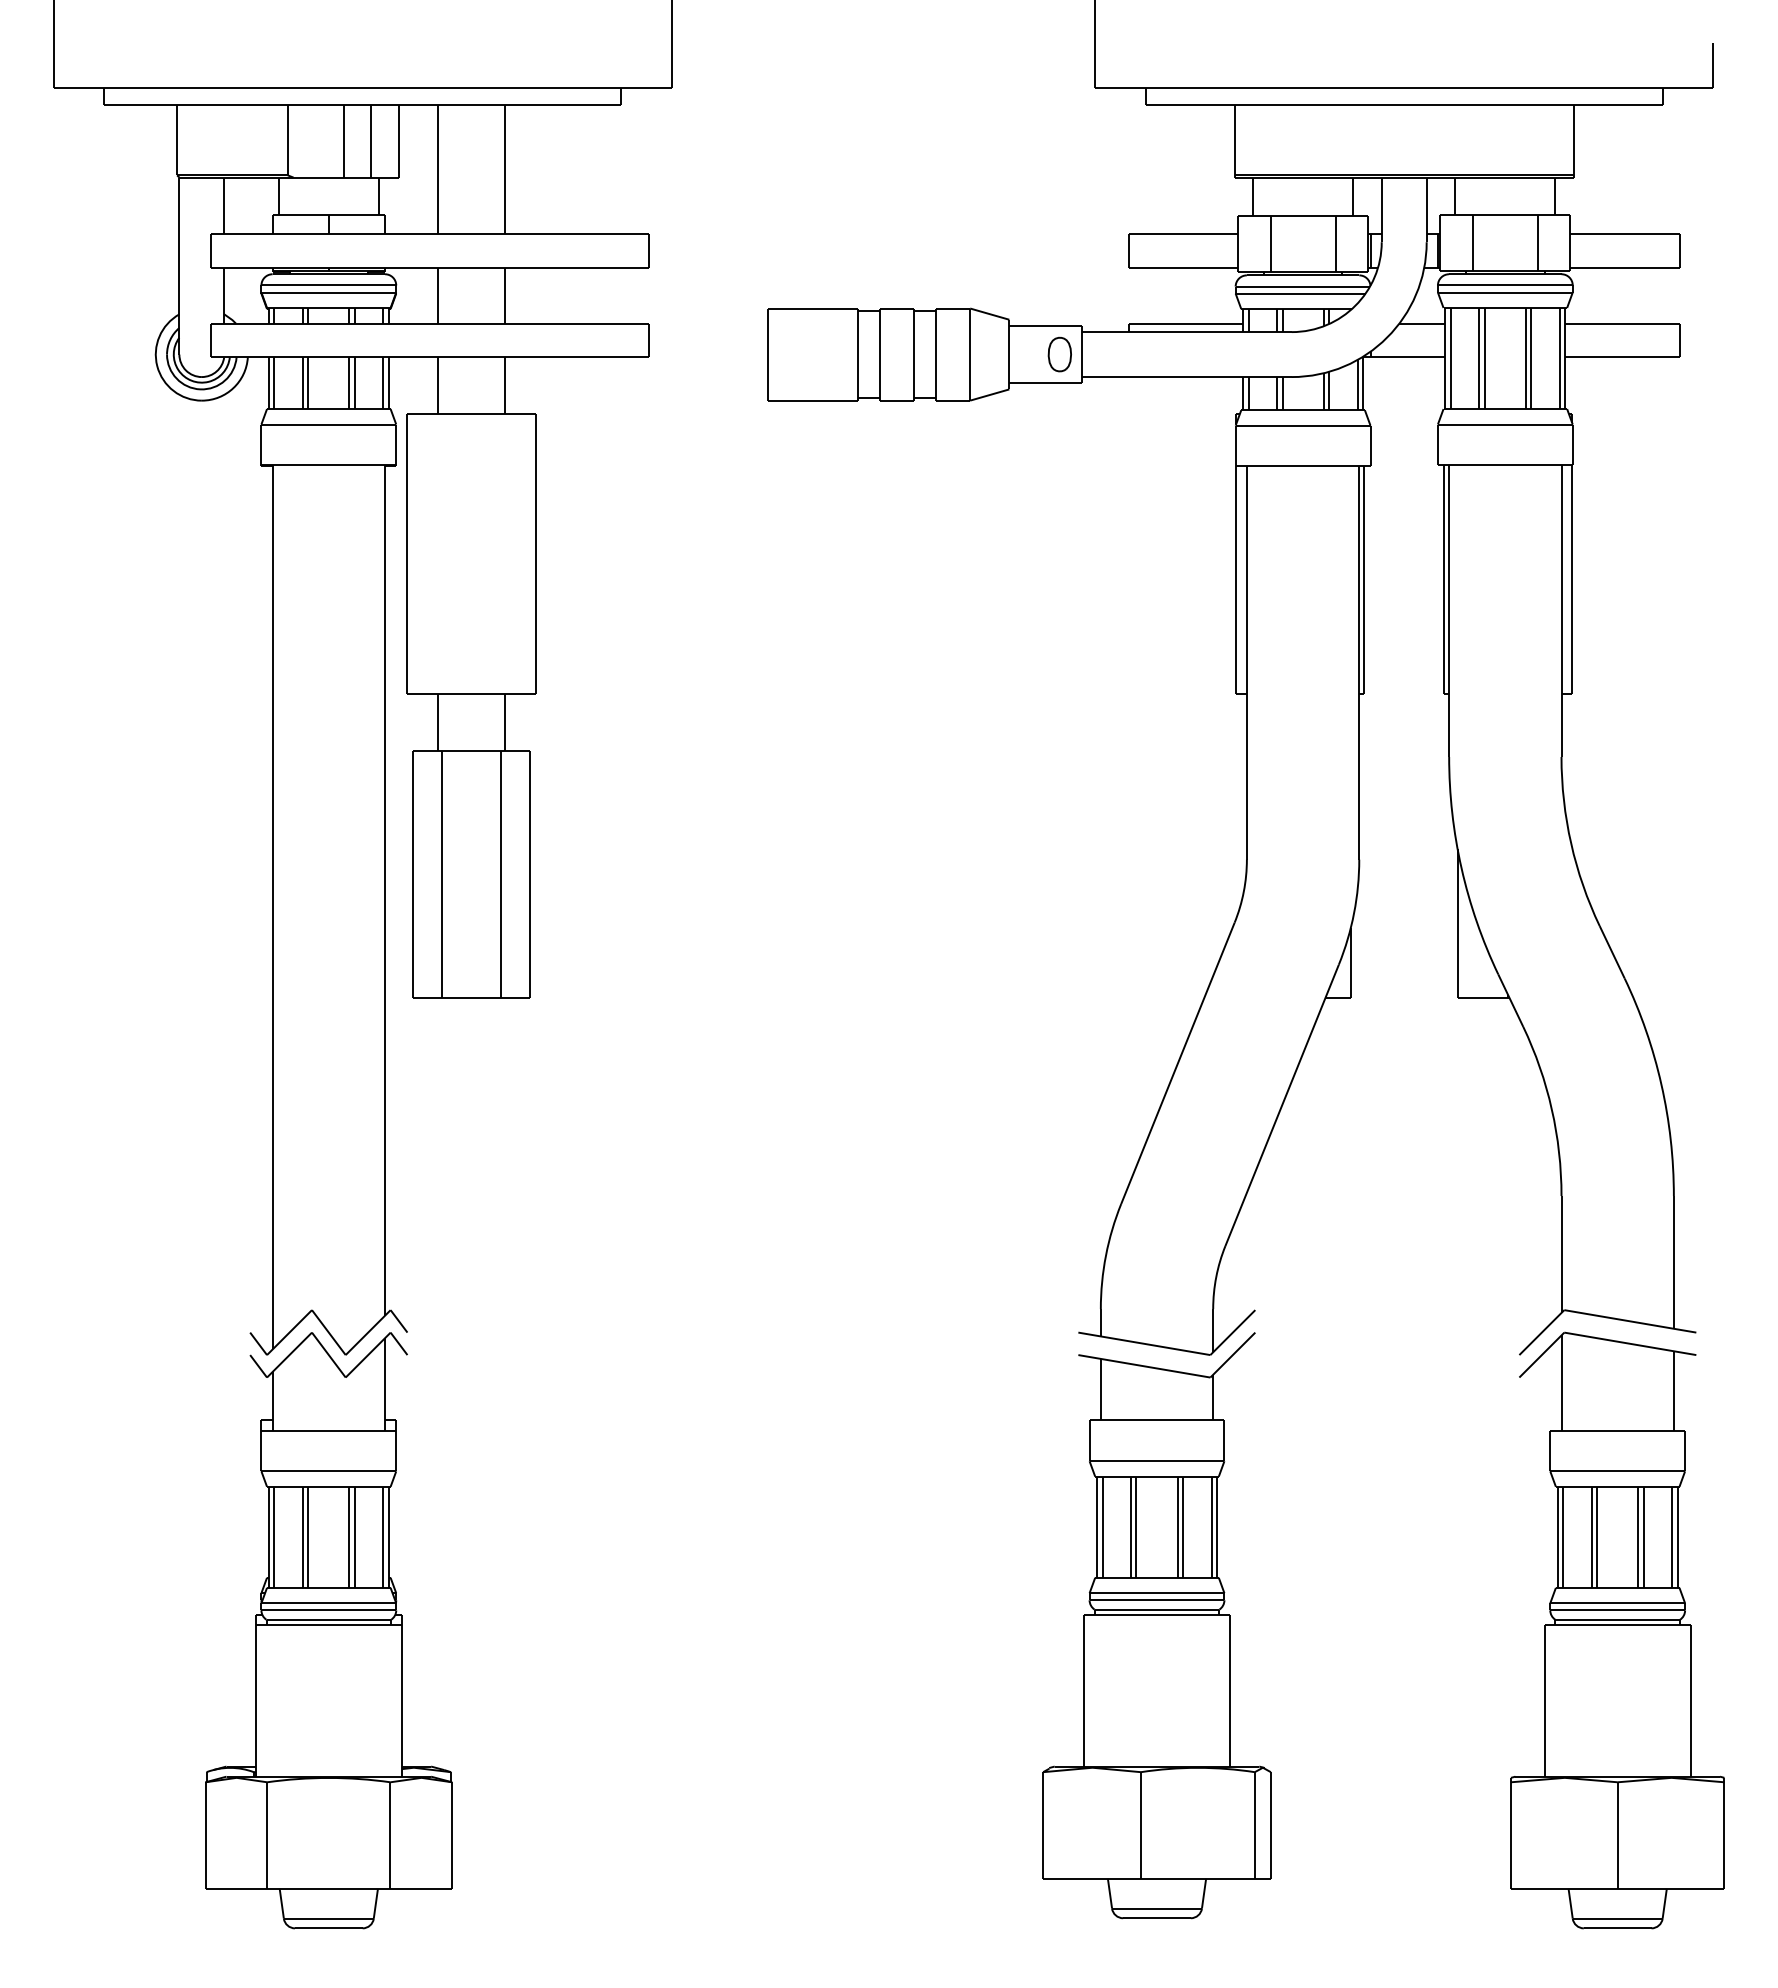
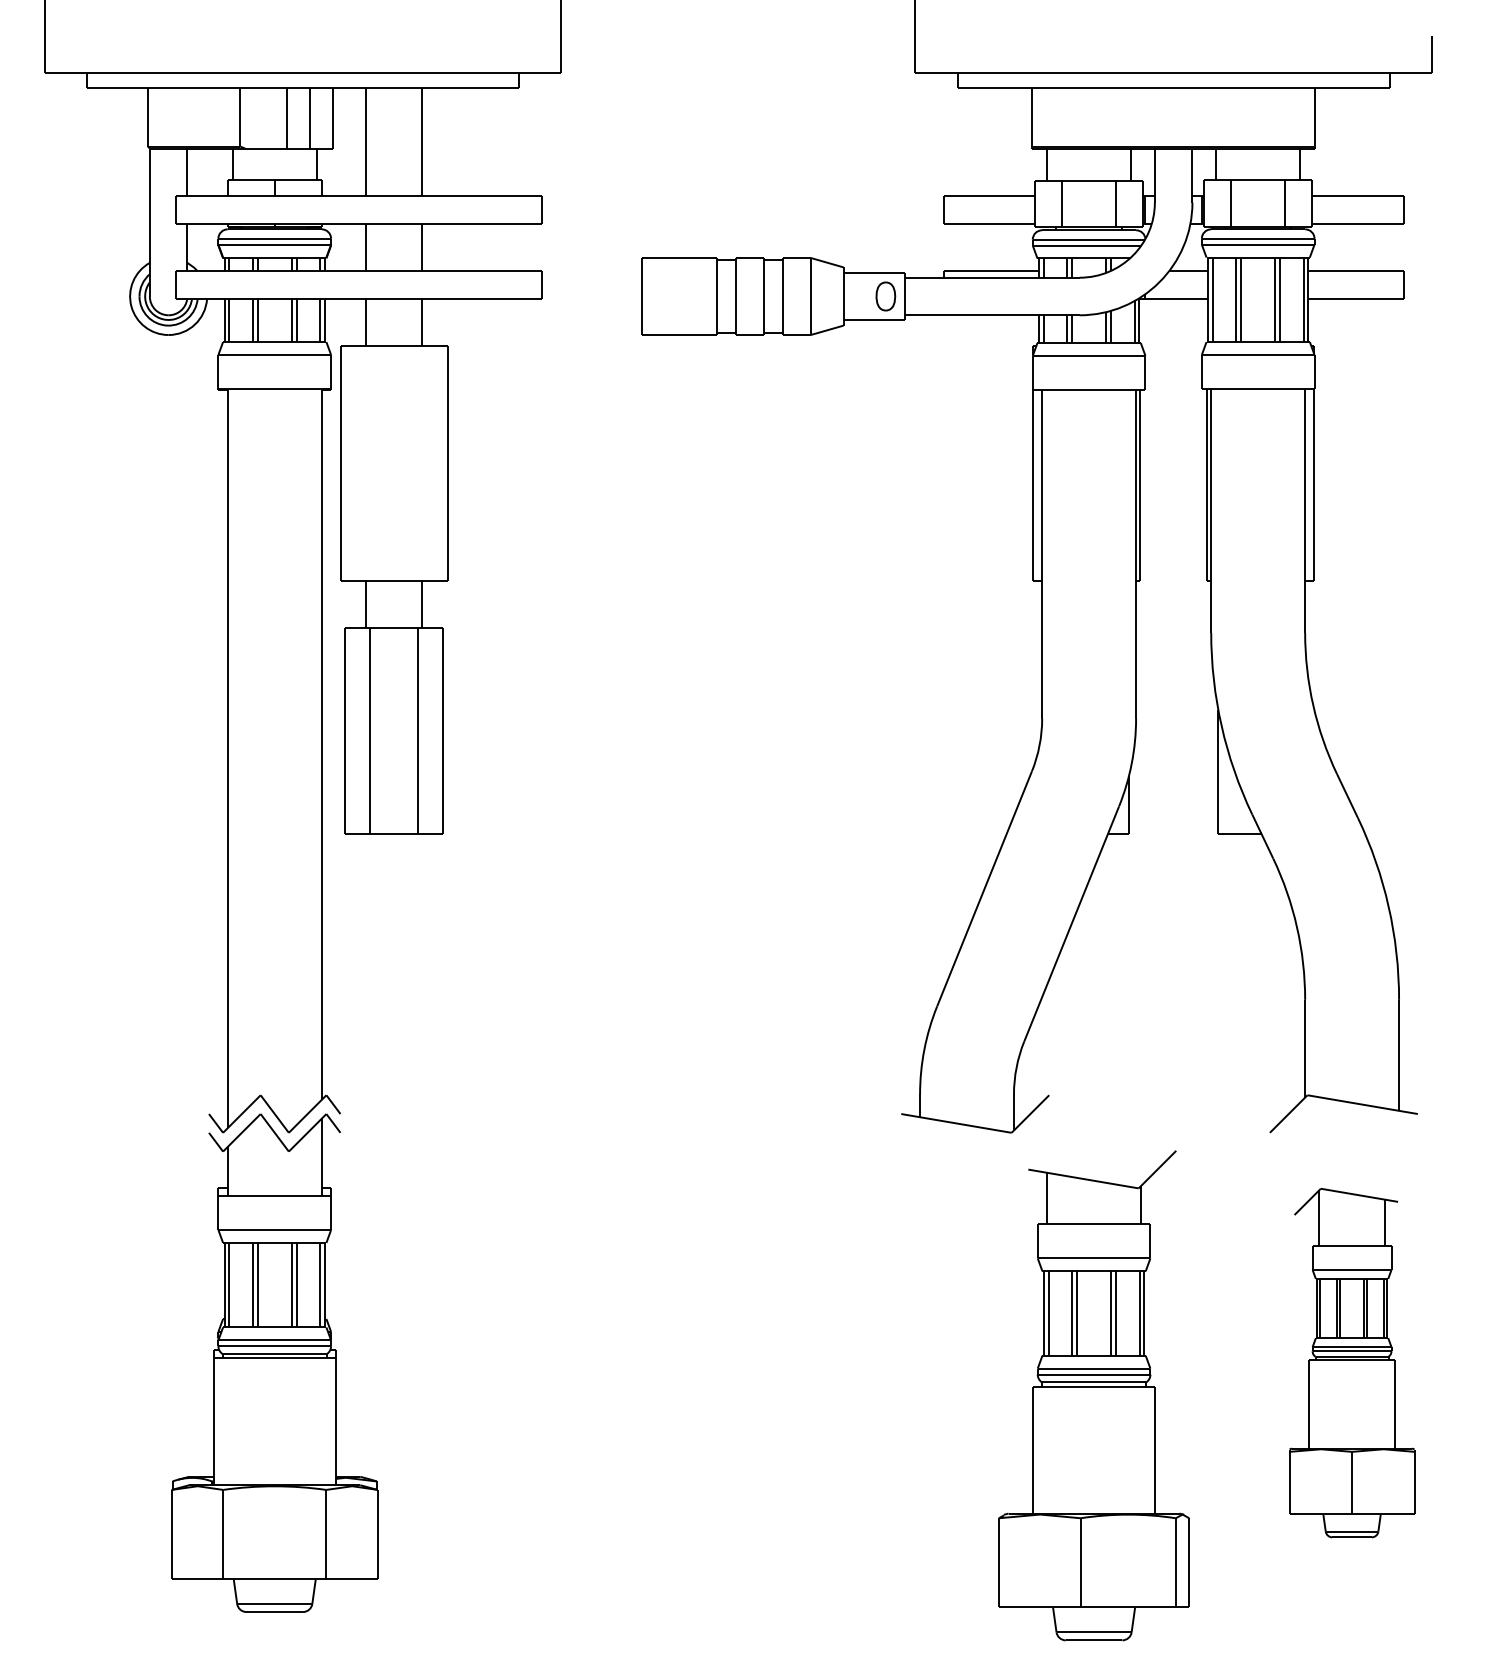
part: (1156, 1625) -> (1093, 1395), moved
part: (1617, 1630) -> (1351, 1363), size x0.7

